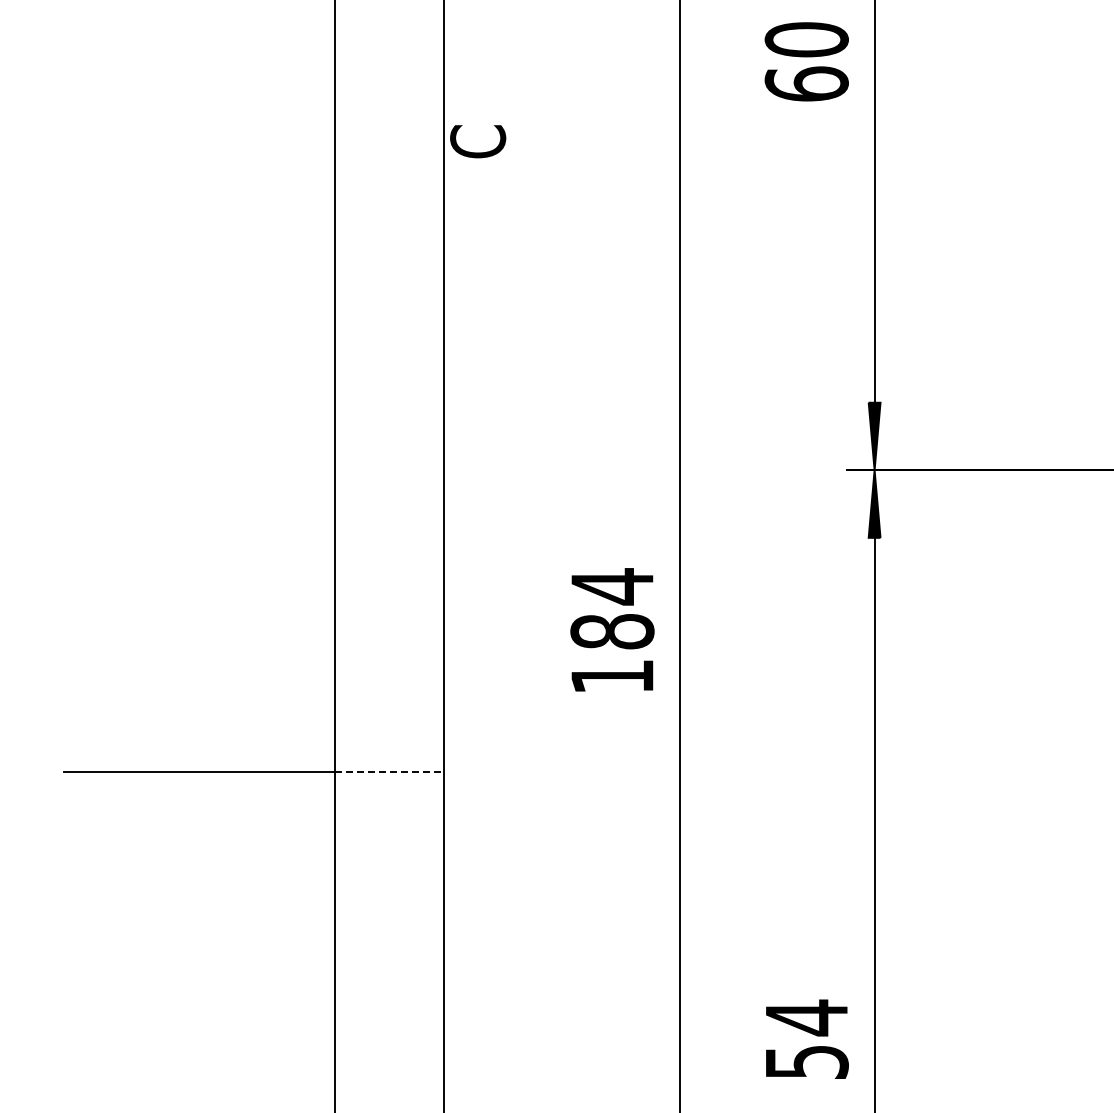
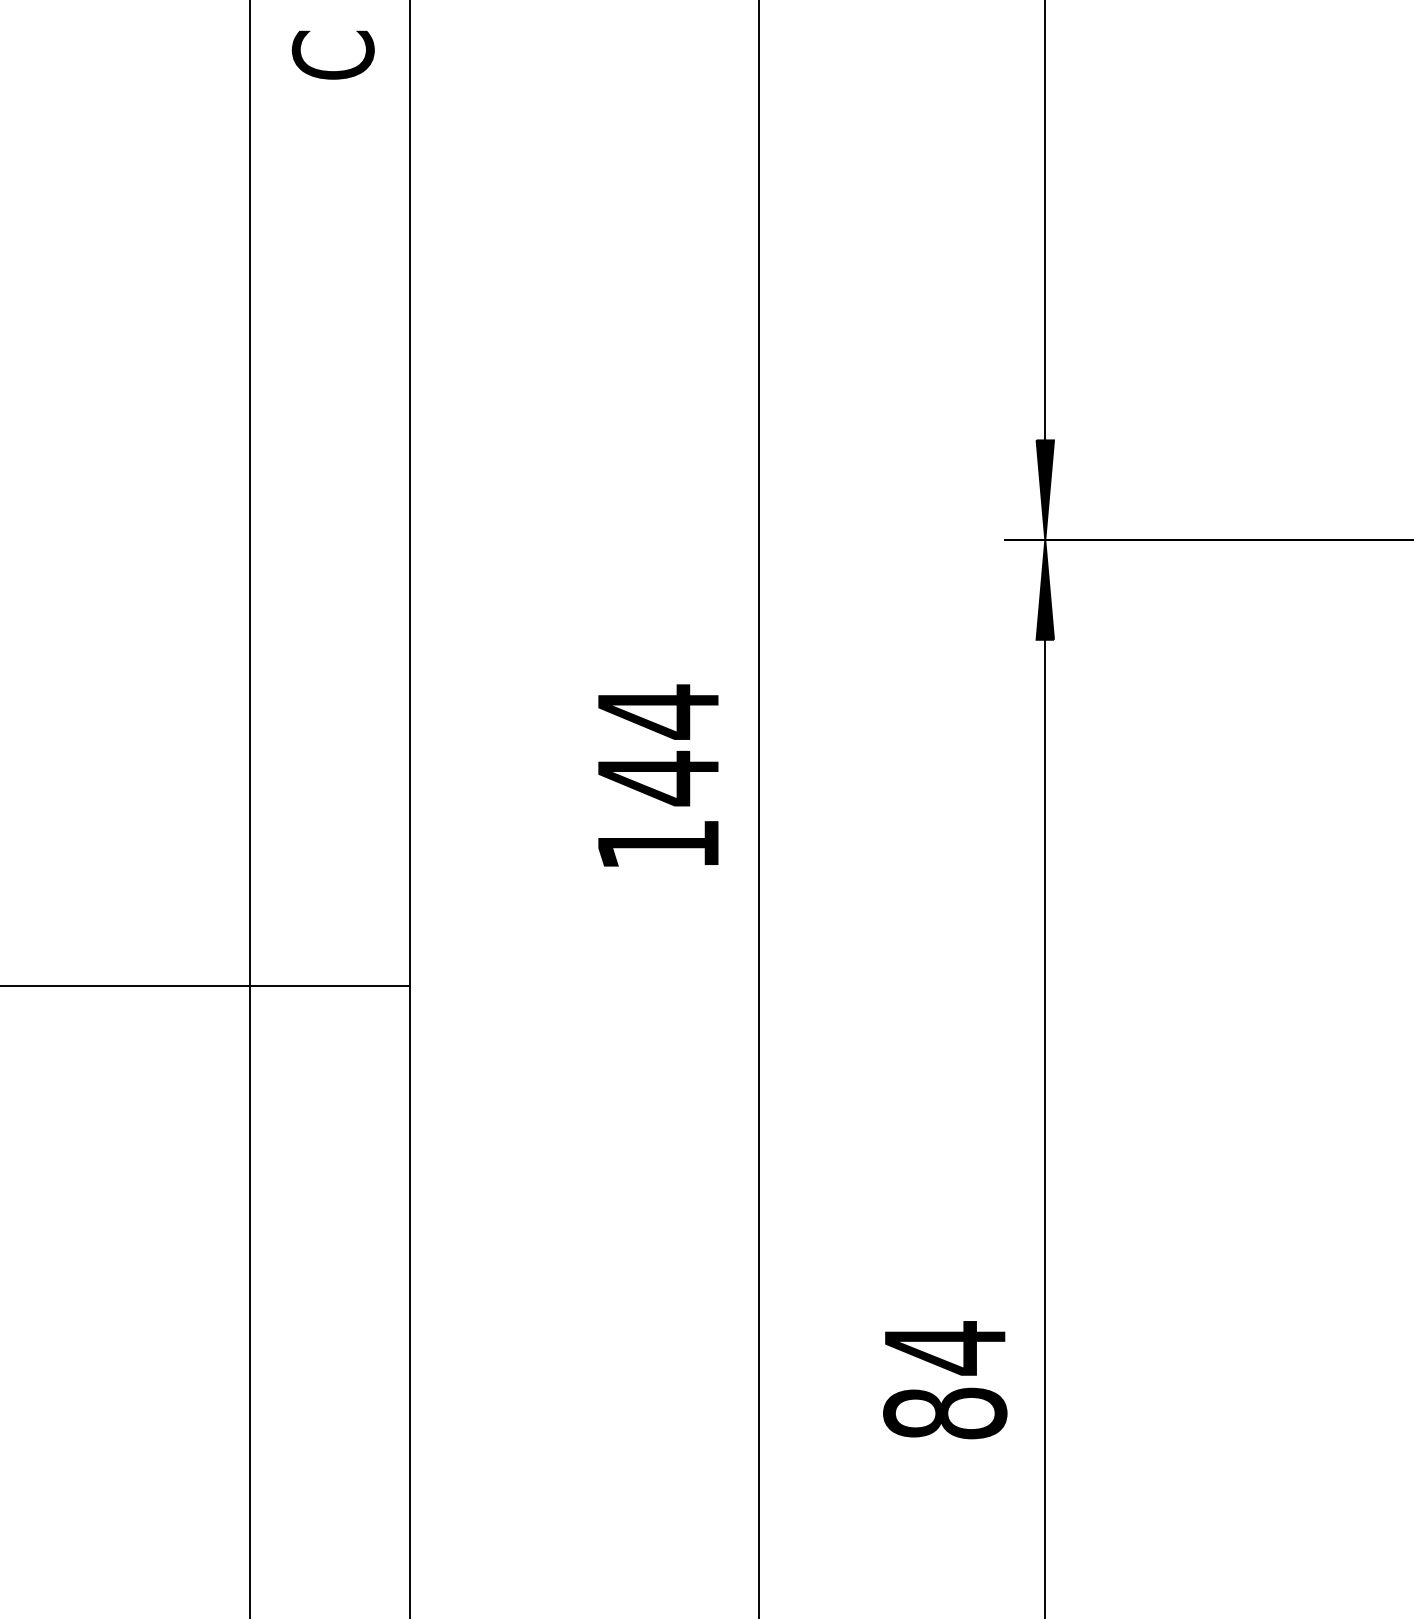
text: (478, 141) -> (333, 54), moved
text: (612, 631) -> (658, 777), 184 -> 144
line: (390, 772) -> (330, 986), dashed -> solid
text: (806, 1061) -> (944, 1412), 54 -> 84

